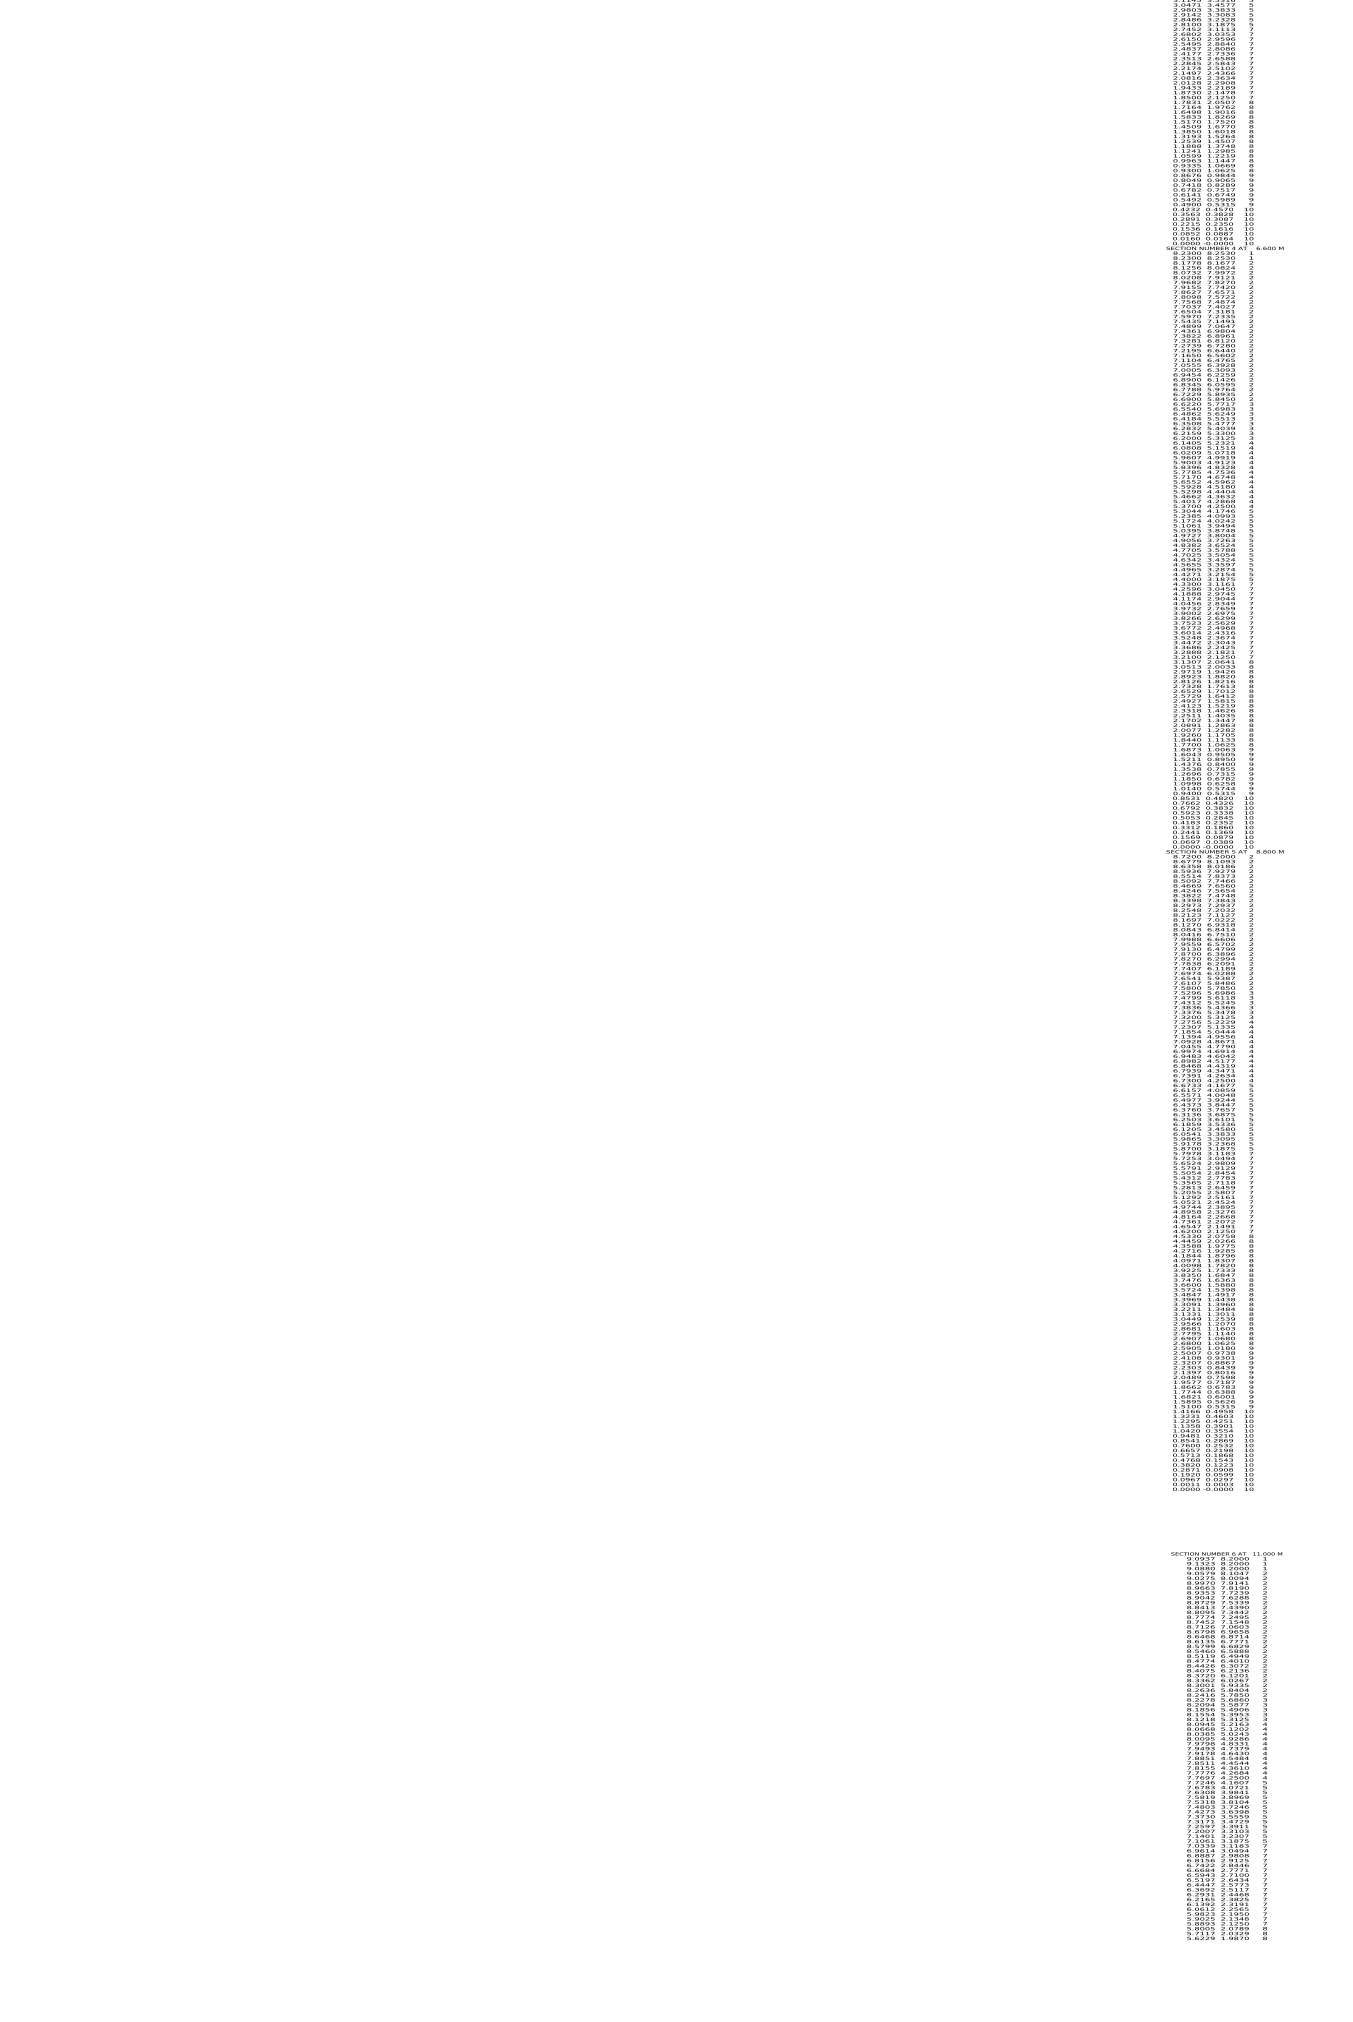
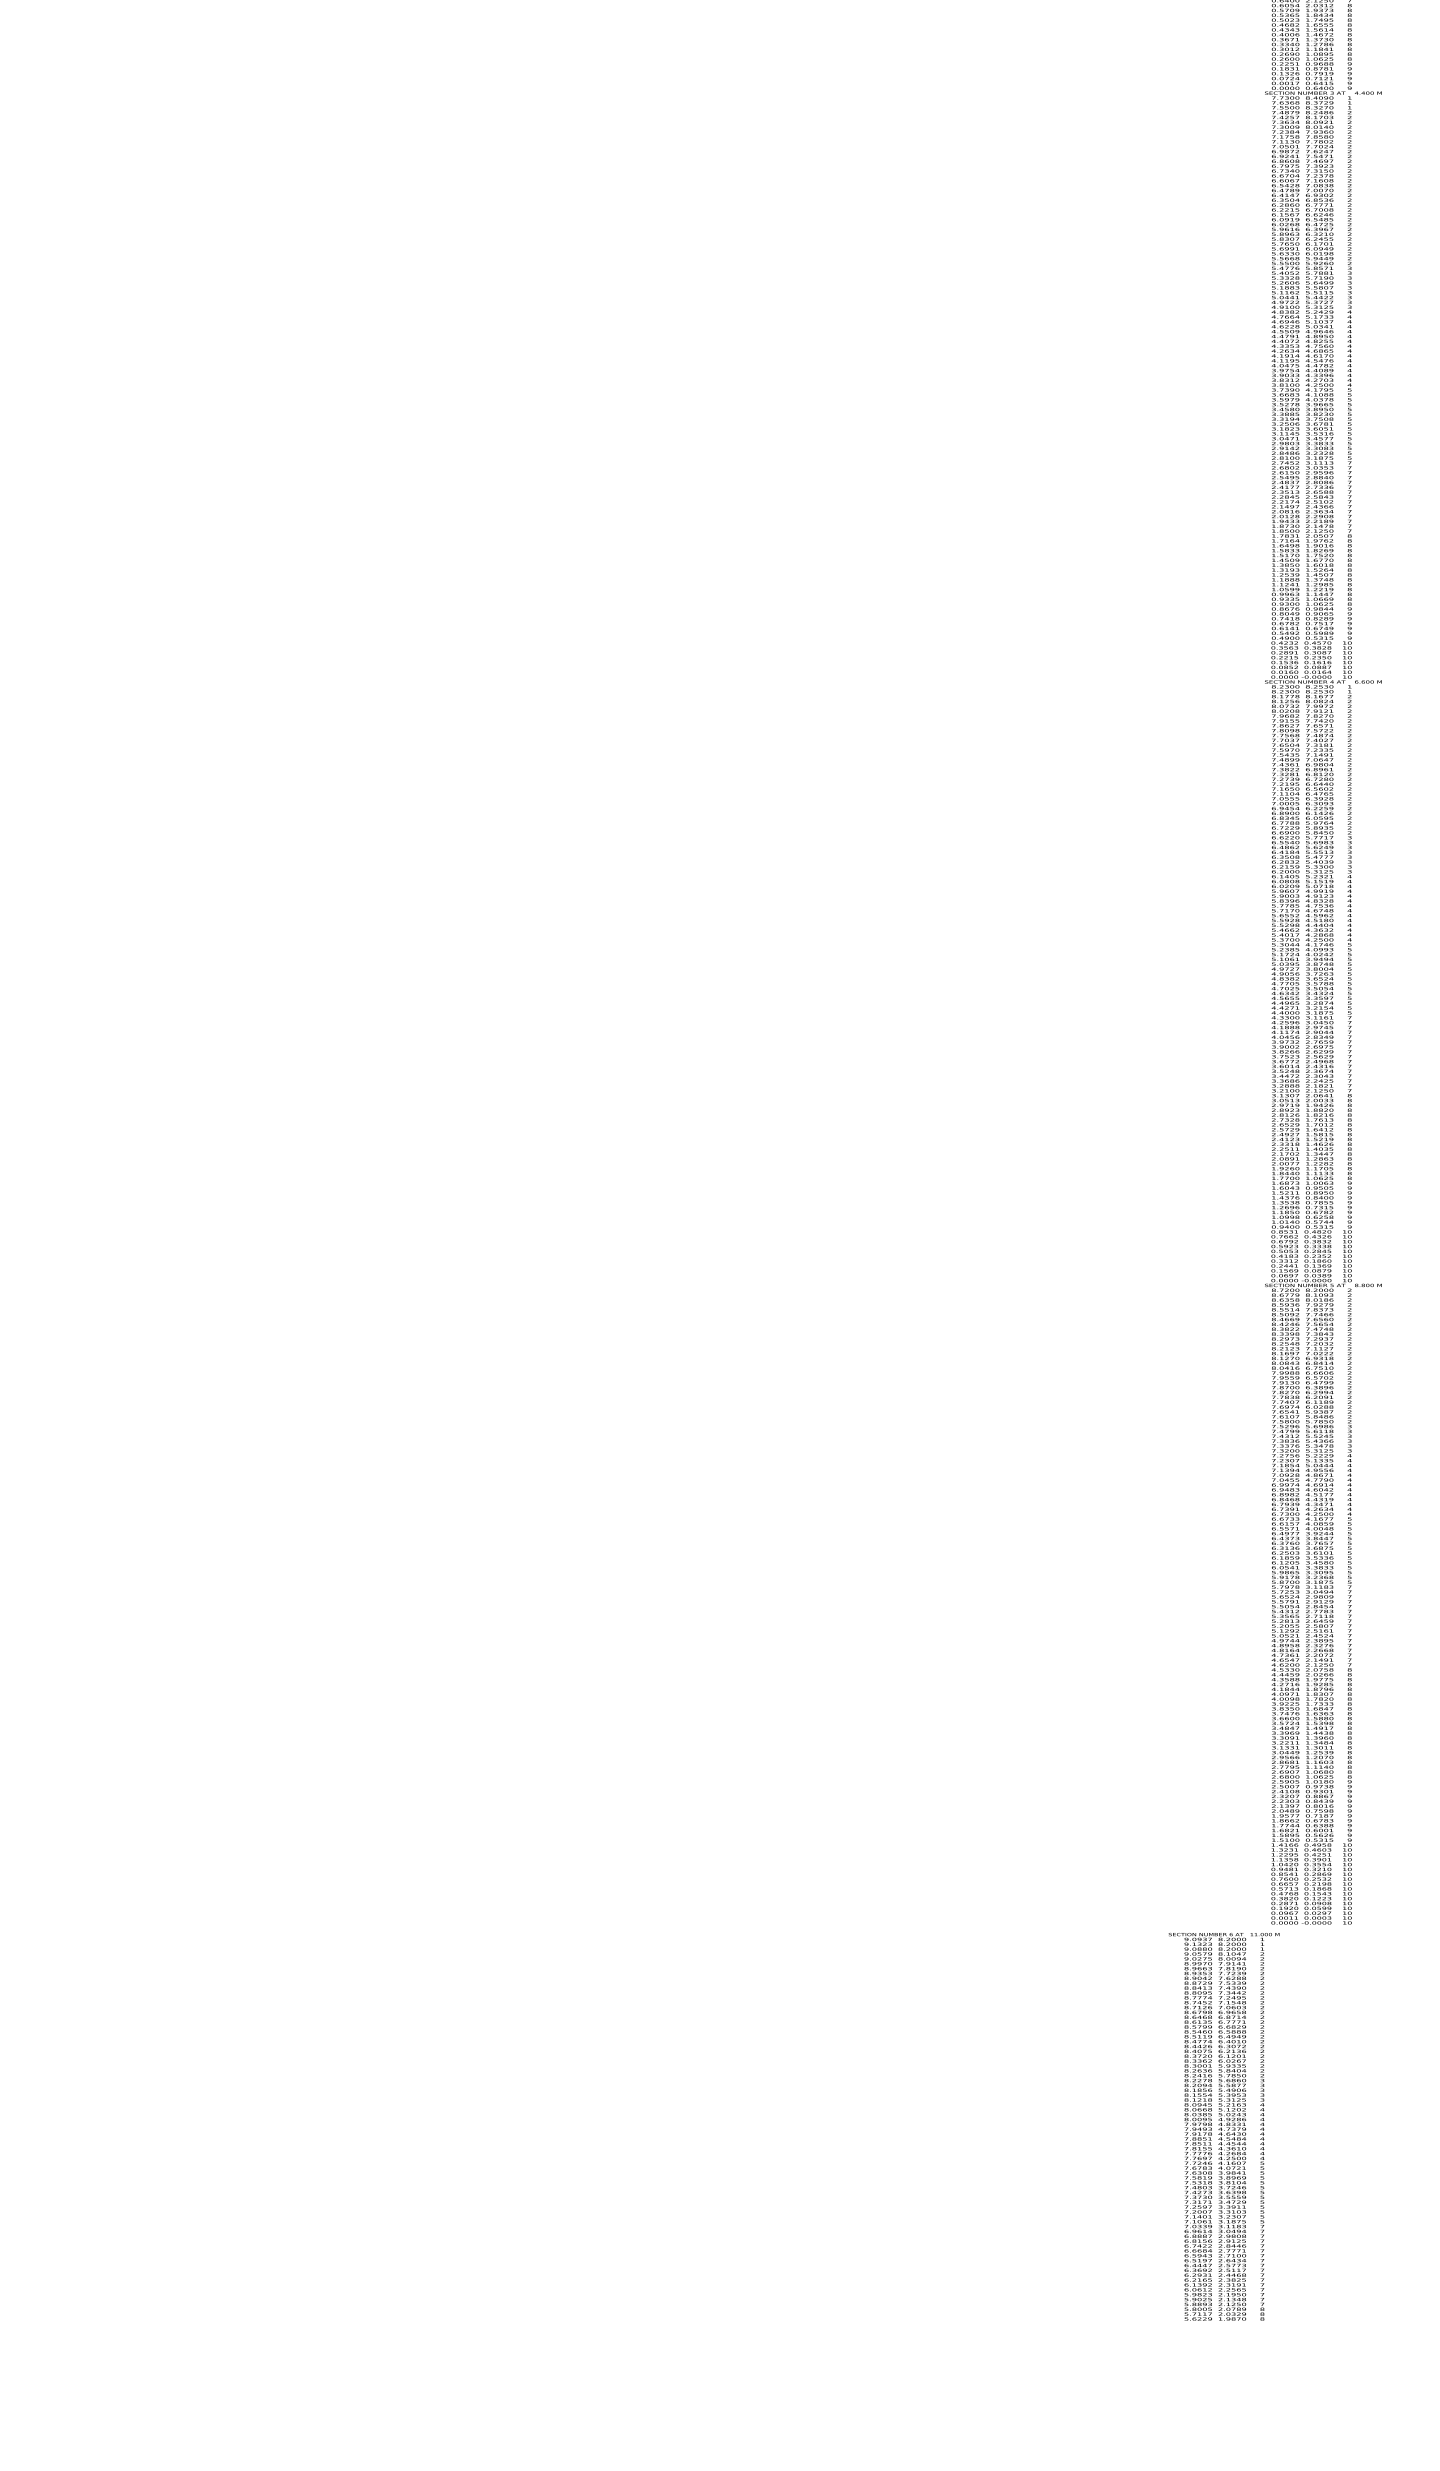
text: (1226, 1745) -> (1223, 2126), moved

